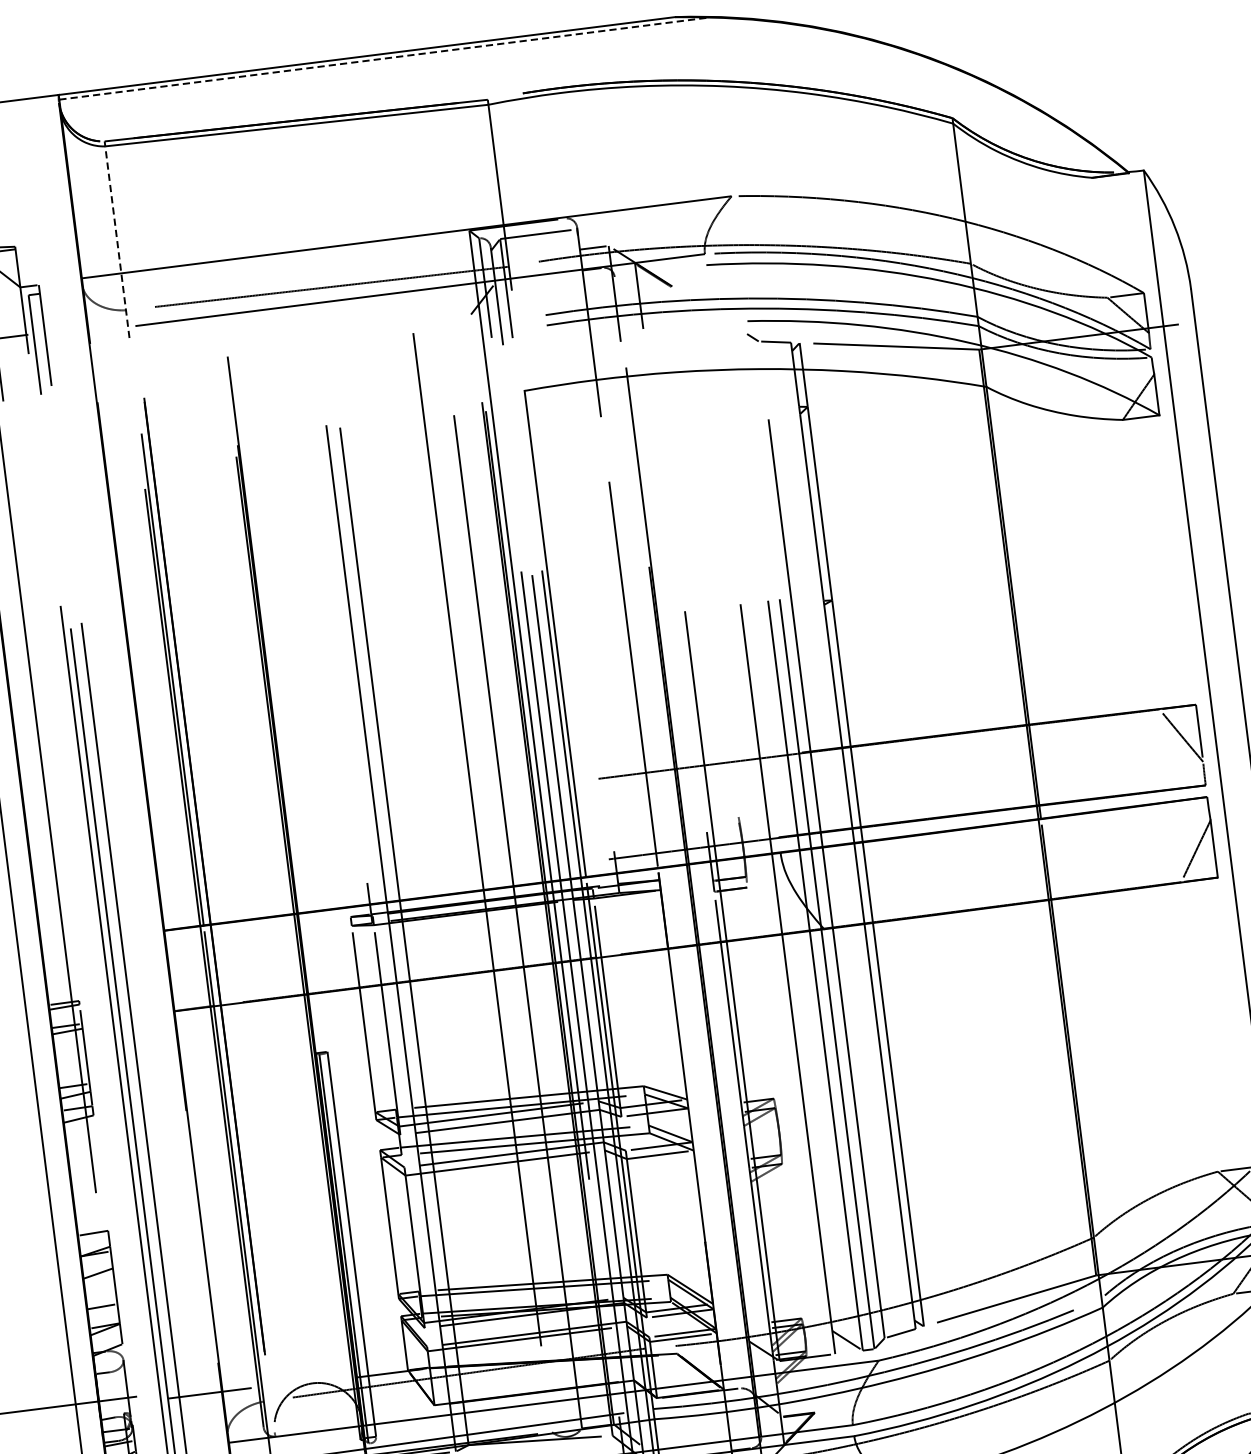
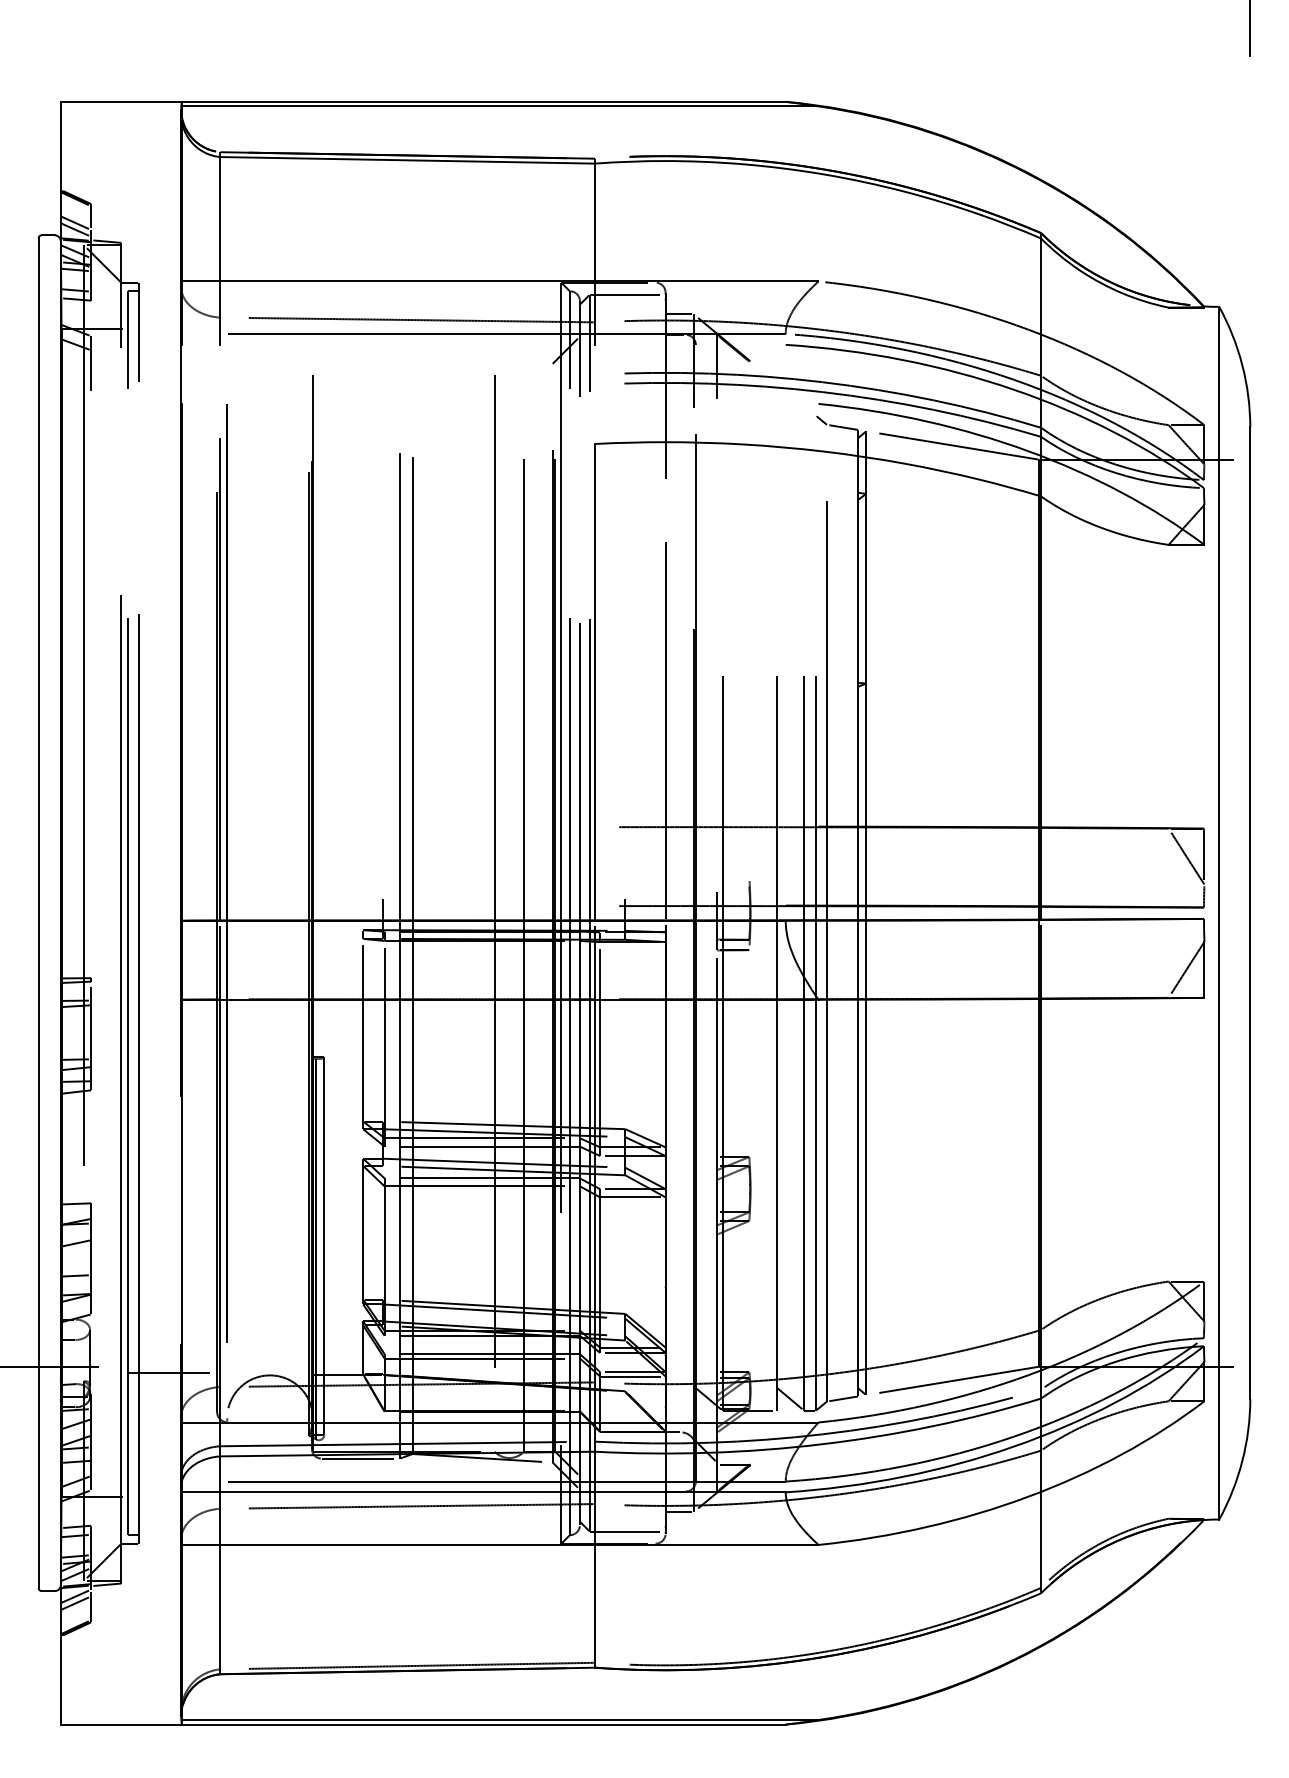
line: (384, 58) -> (500, 106), dashed -> solid
line: (117, 241) -> (220, 250), dashed -> solid

